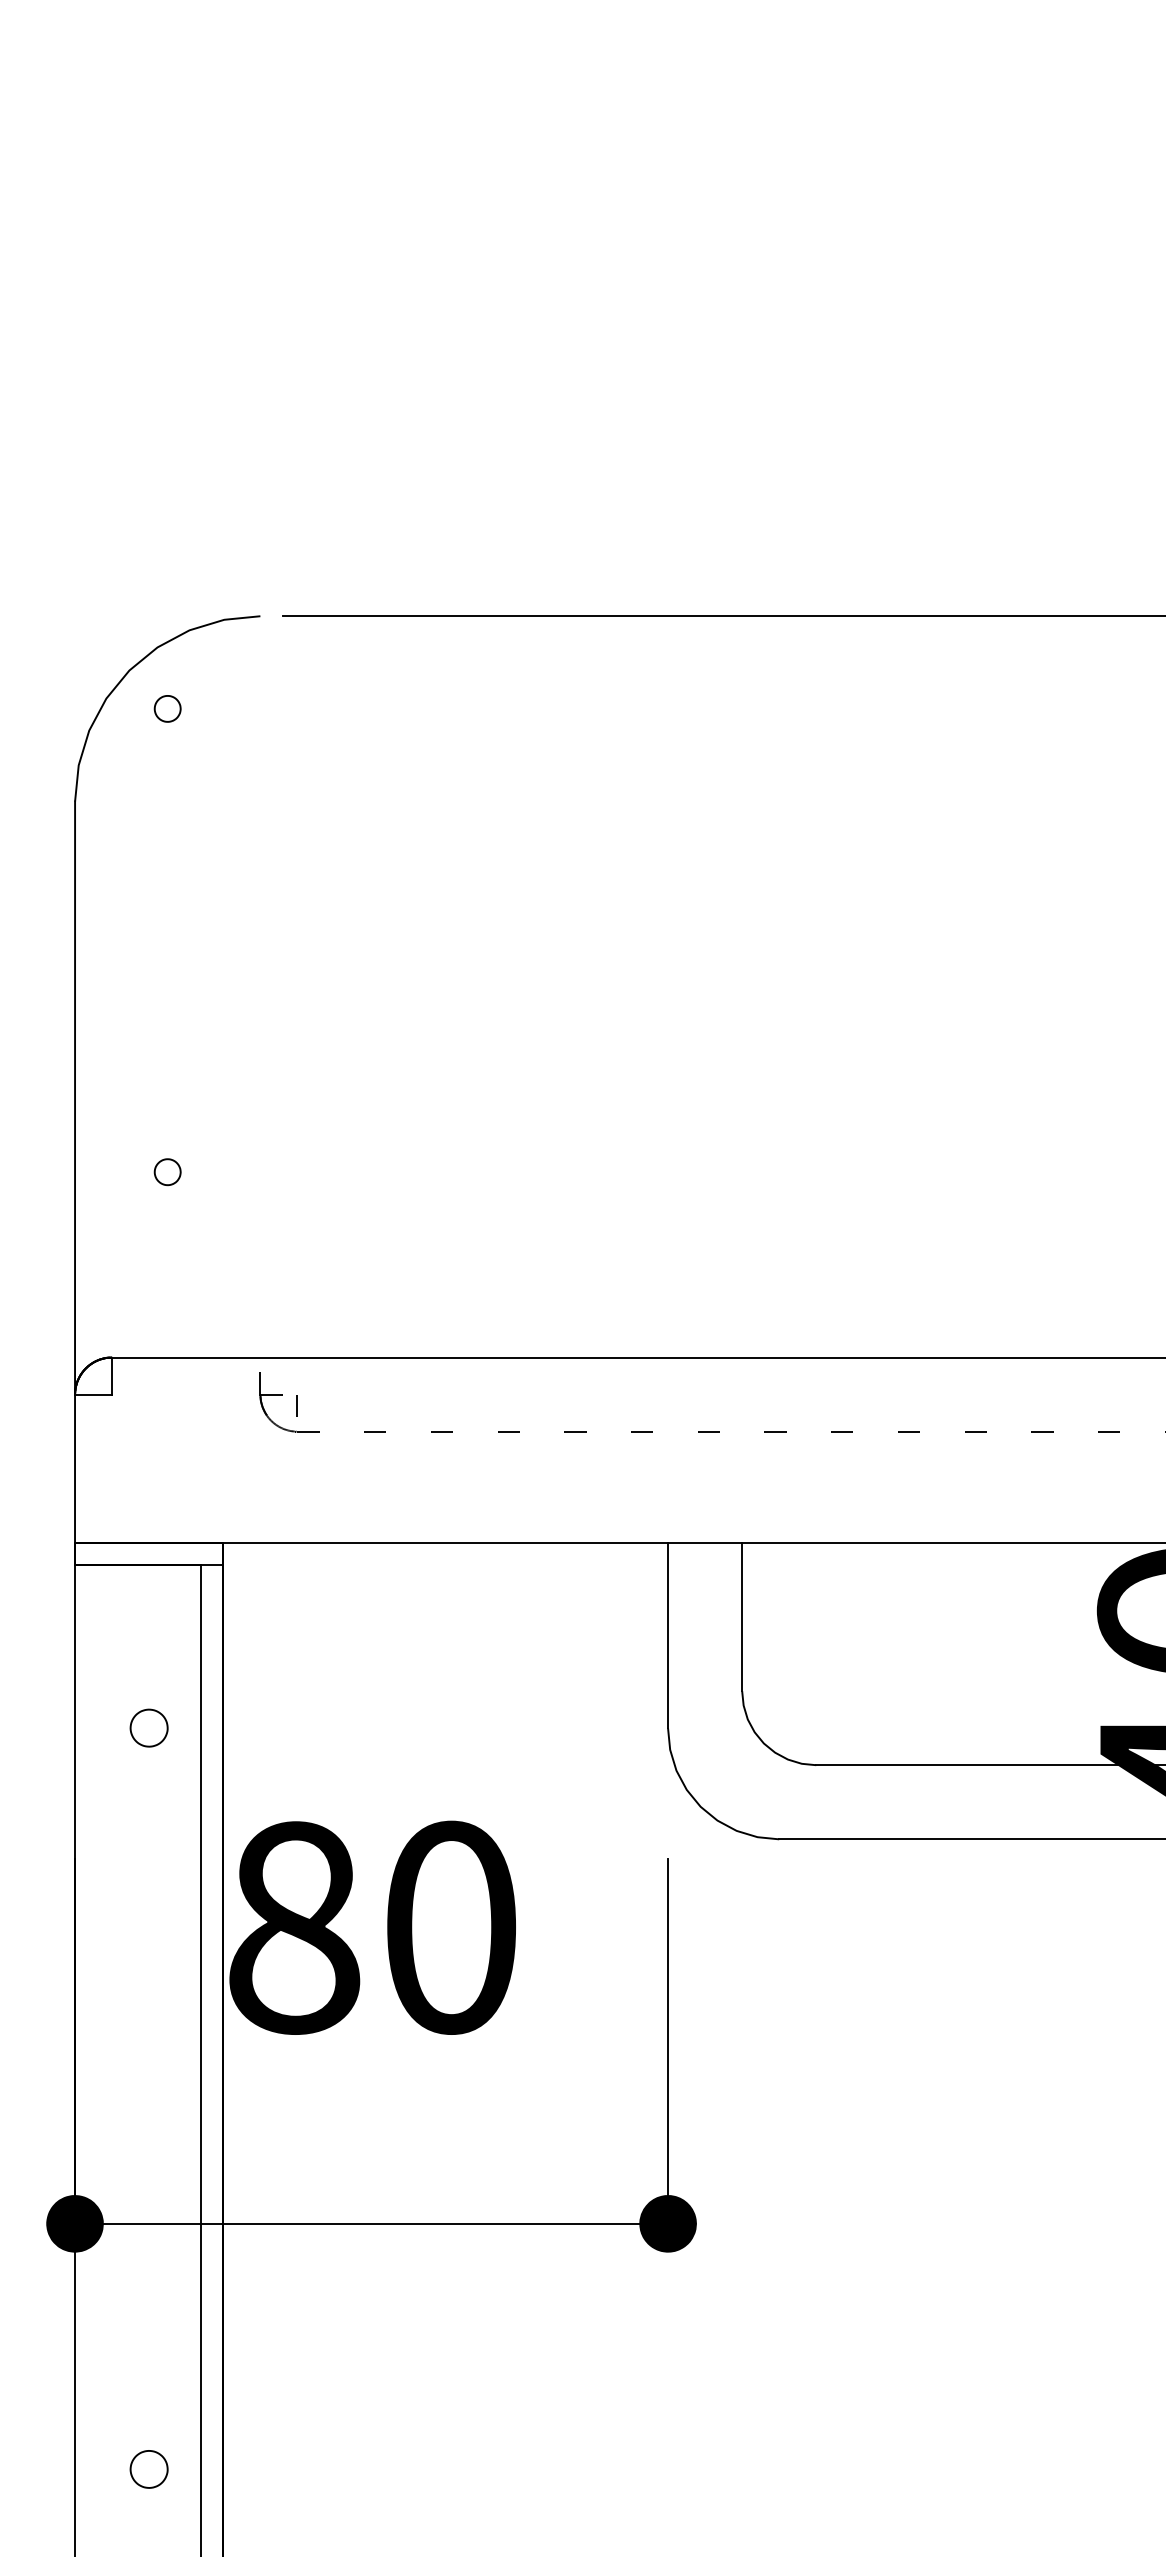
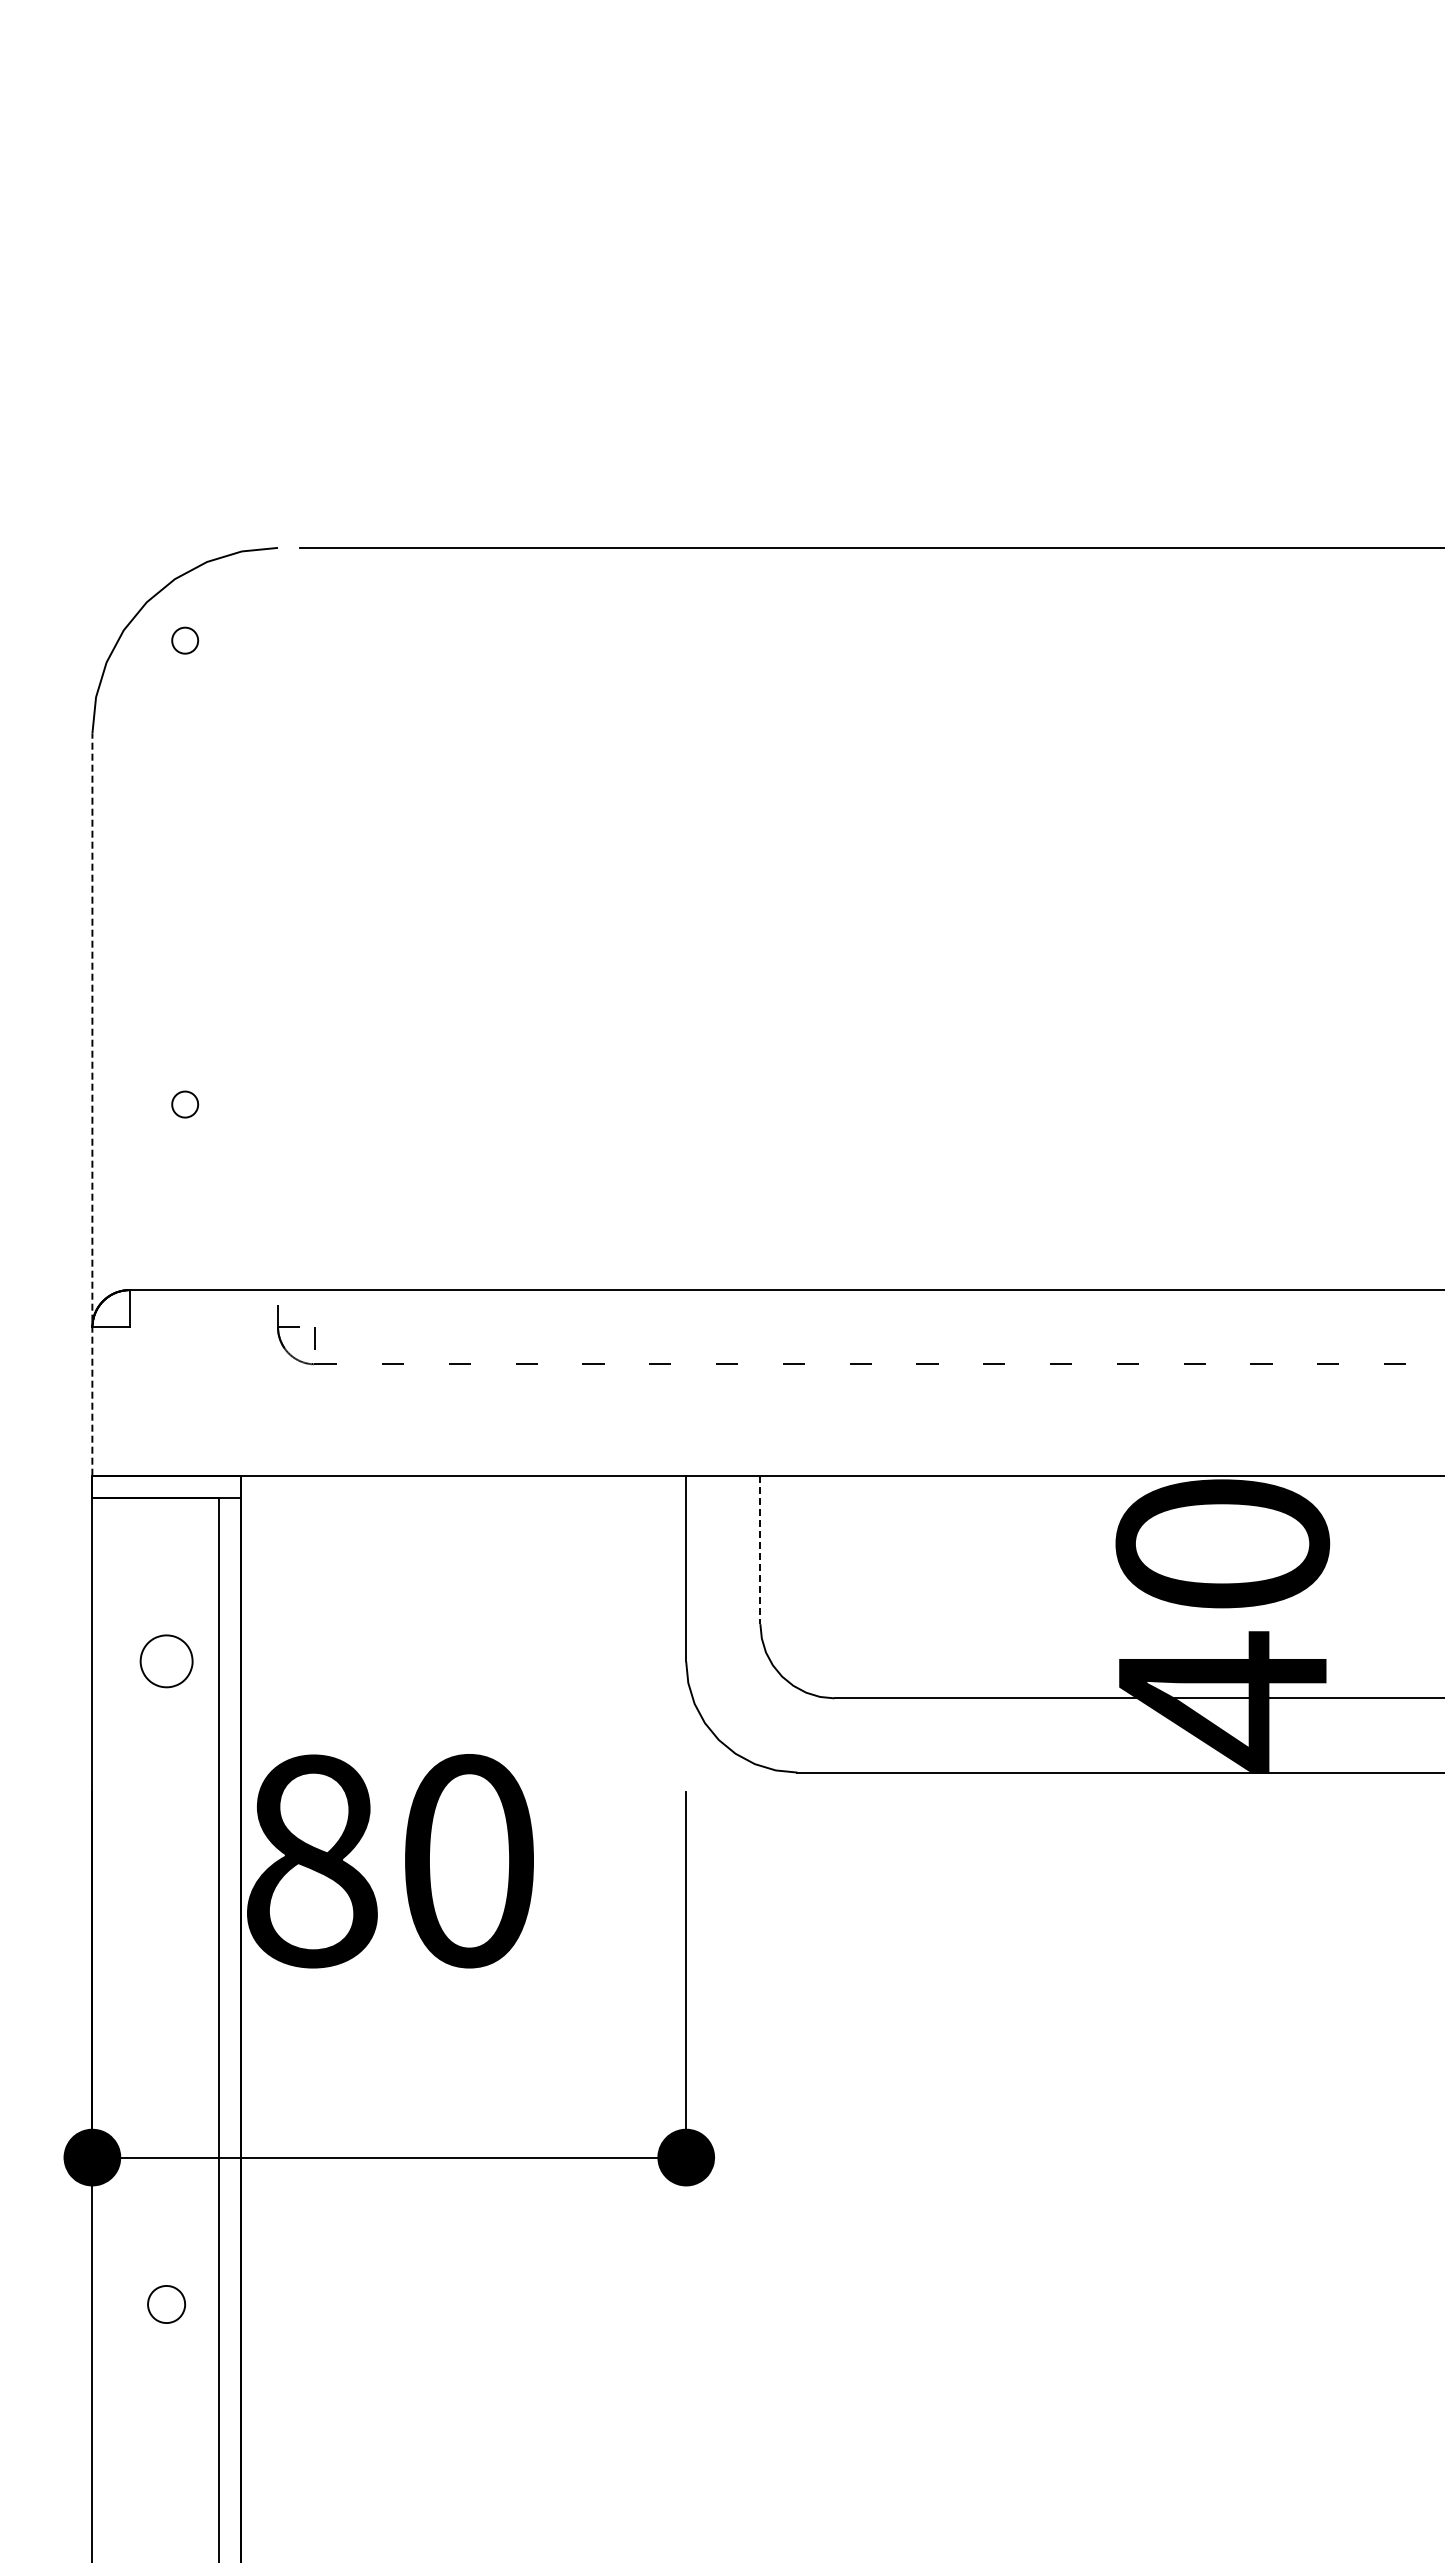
line: (75, 1172) -> (92, 1104), solid -> dashed
line: (742, 1617) -> (760, 1550), solid -> dashed
part: (149, 1727) -> (166, 1660), size x1.4
part: (149, 2469) -> (166, 2304), moved

